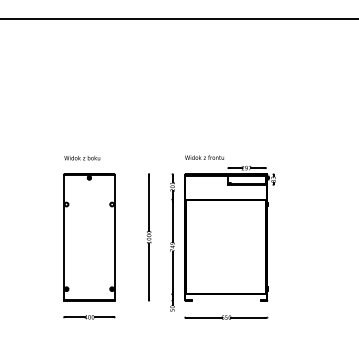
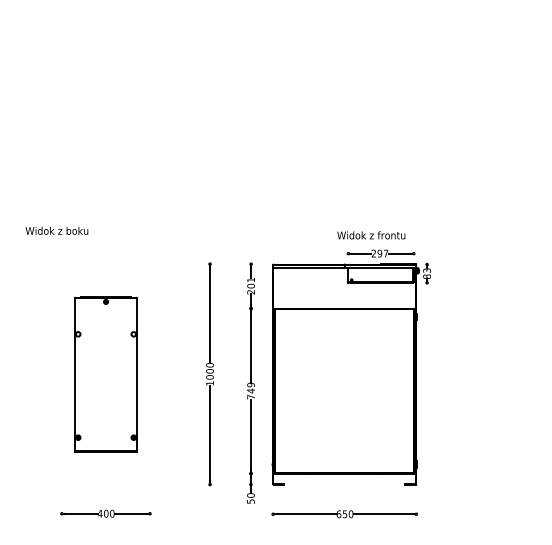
text: (82, 157) -> (57, 229), moved
text: (204, 157) -> (371, 235), moved
part: (89, 237) -> (106, 374), size x0.7

